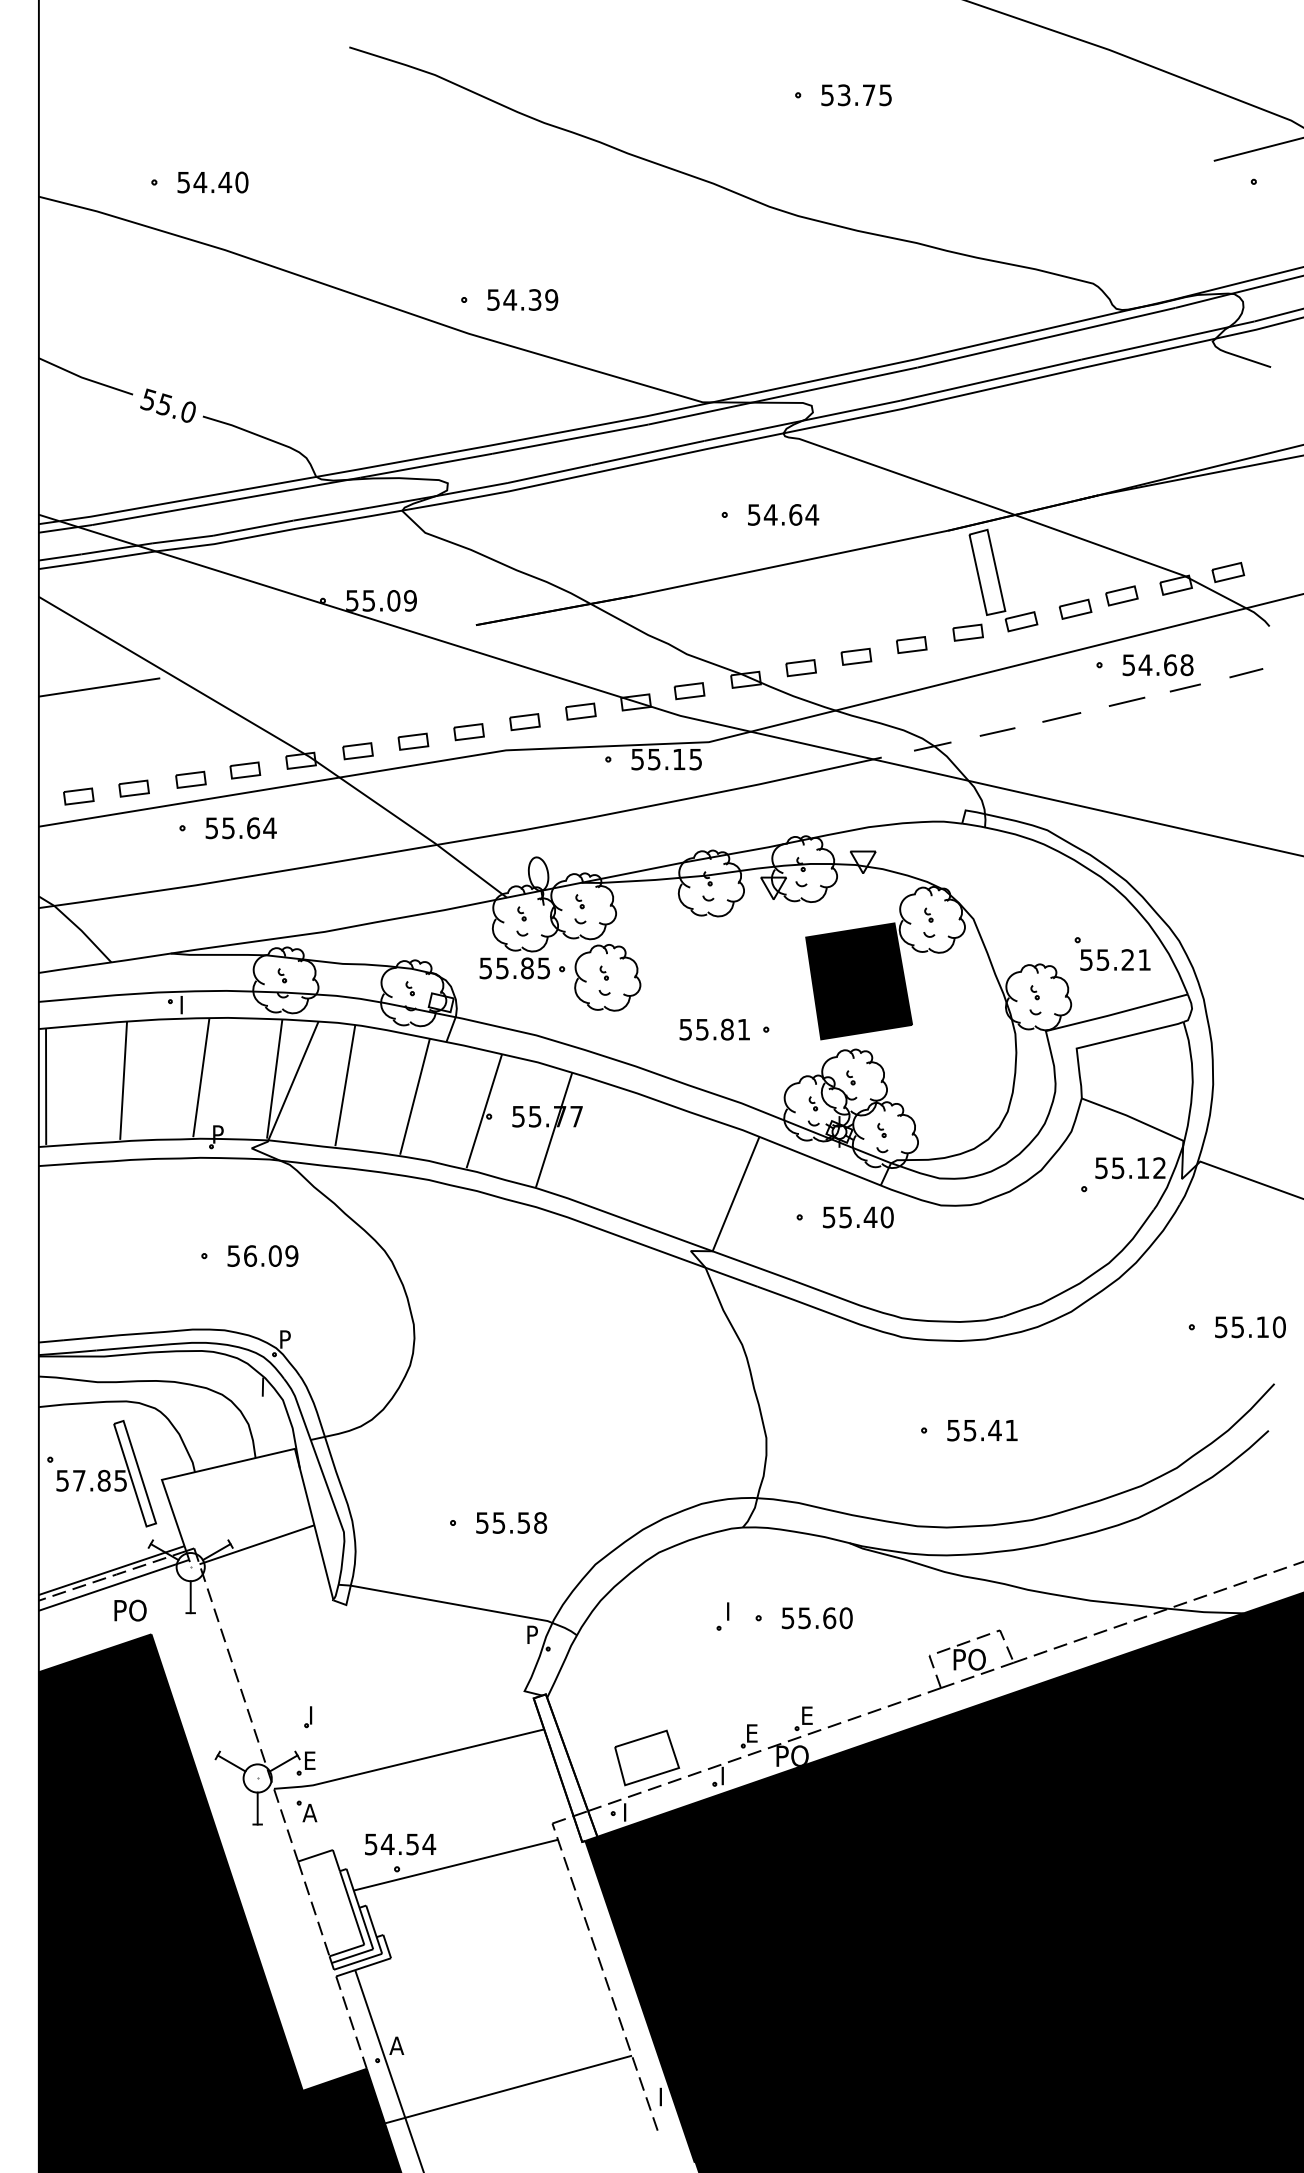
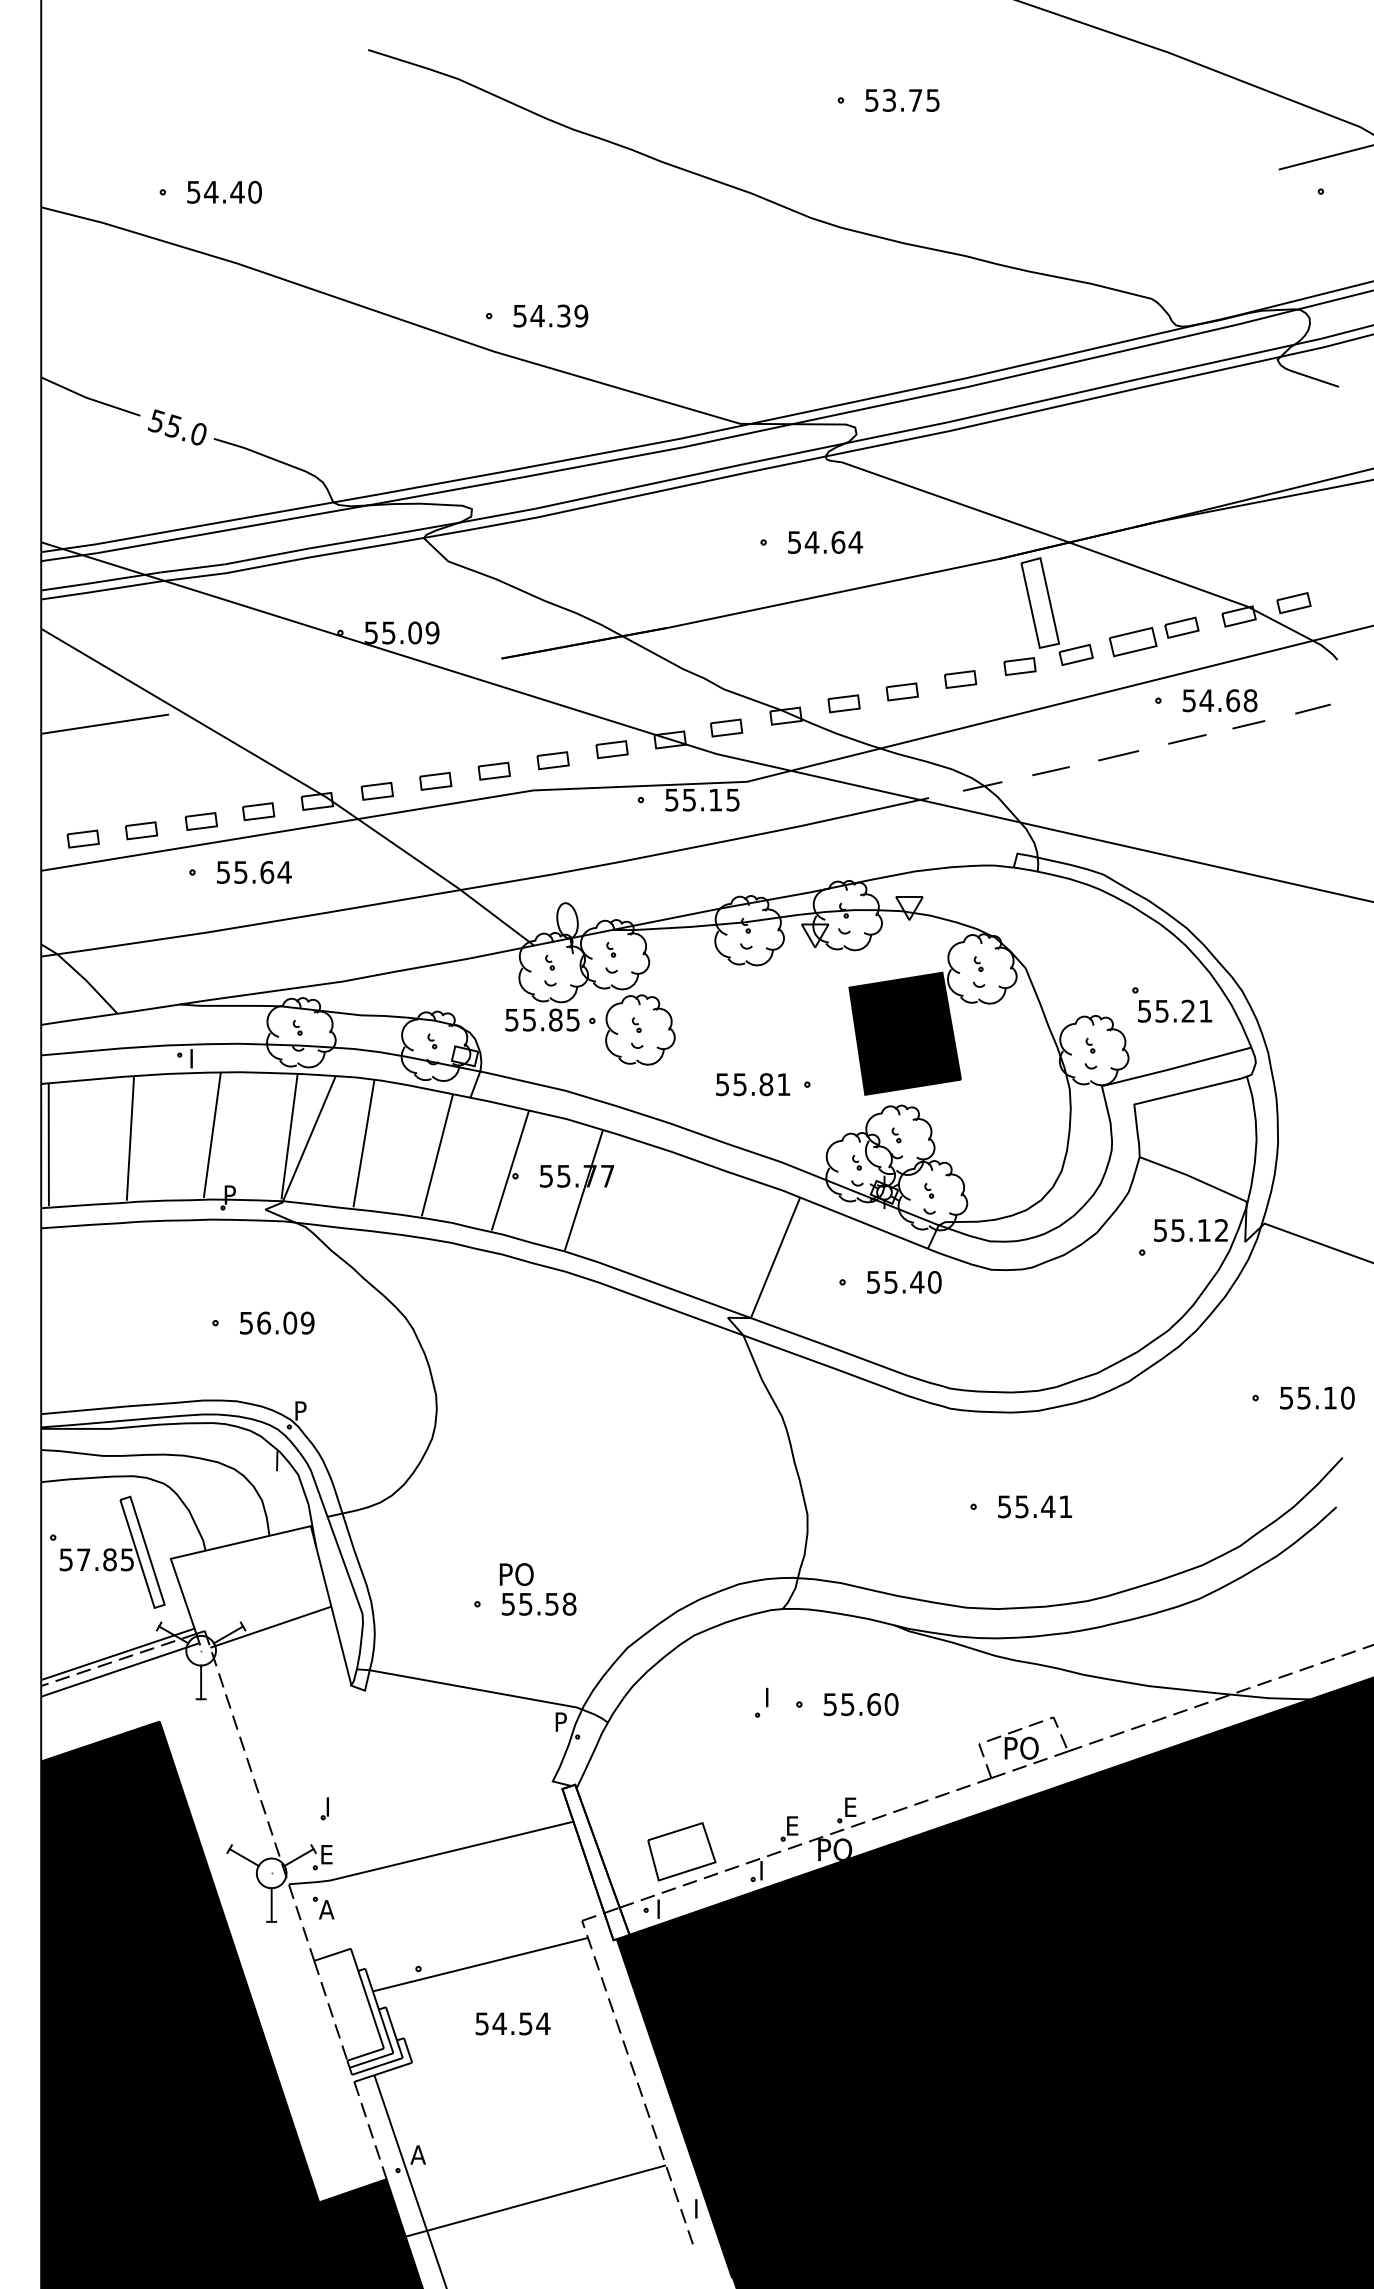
part: (1074, 608) -> (1132, 641), size x1.4
text: (130, 1610) -> (516, 1574), moved
text: (399, 1844) -> (512, 2023), moved

